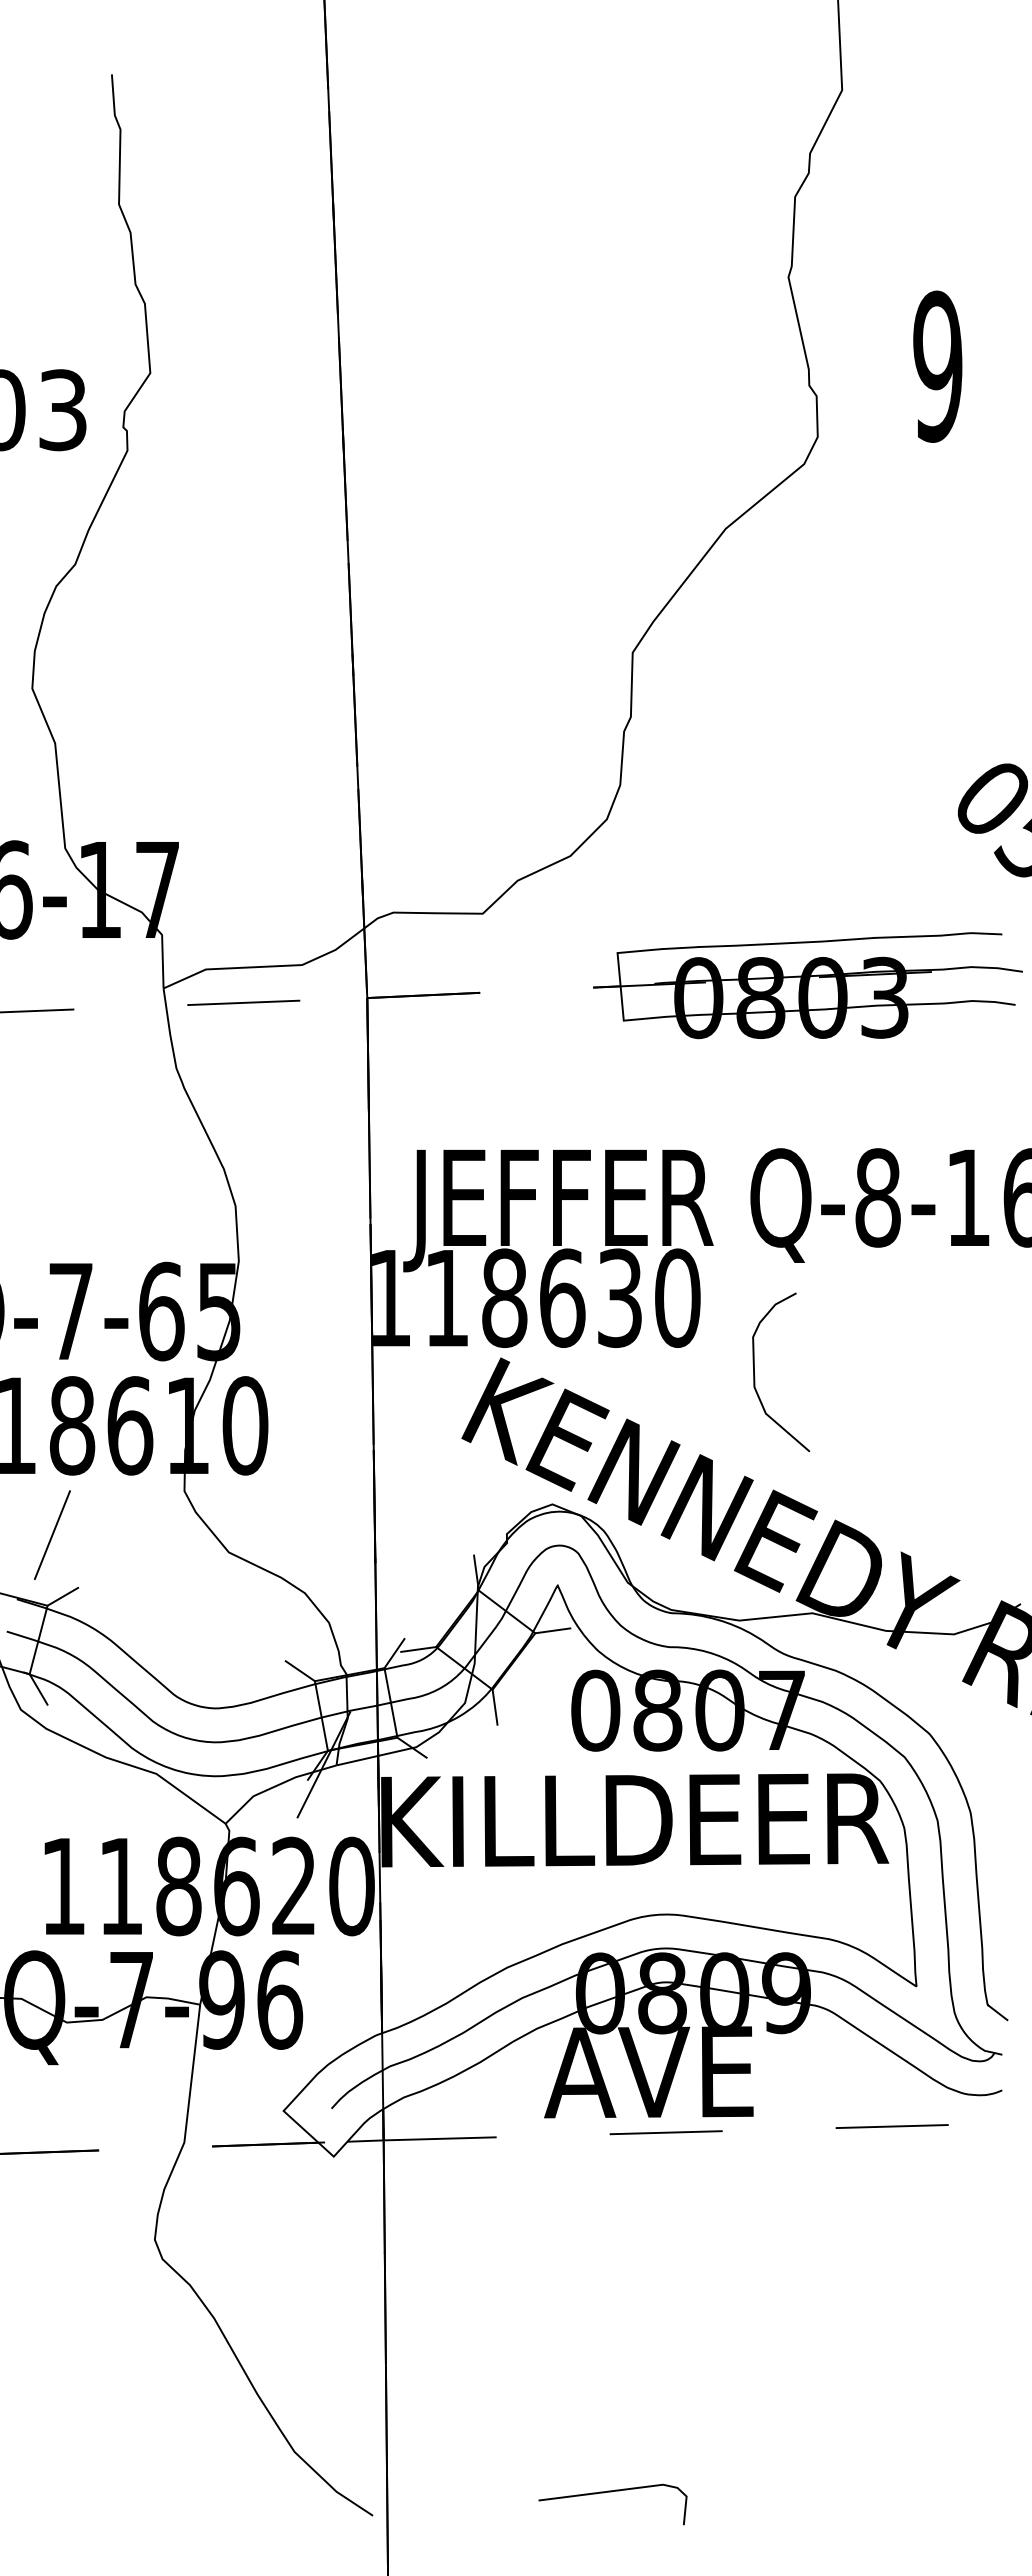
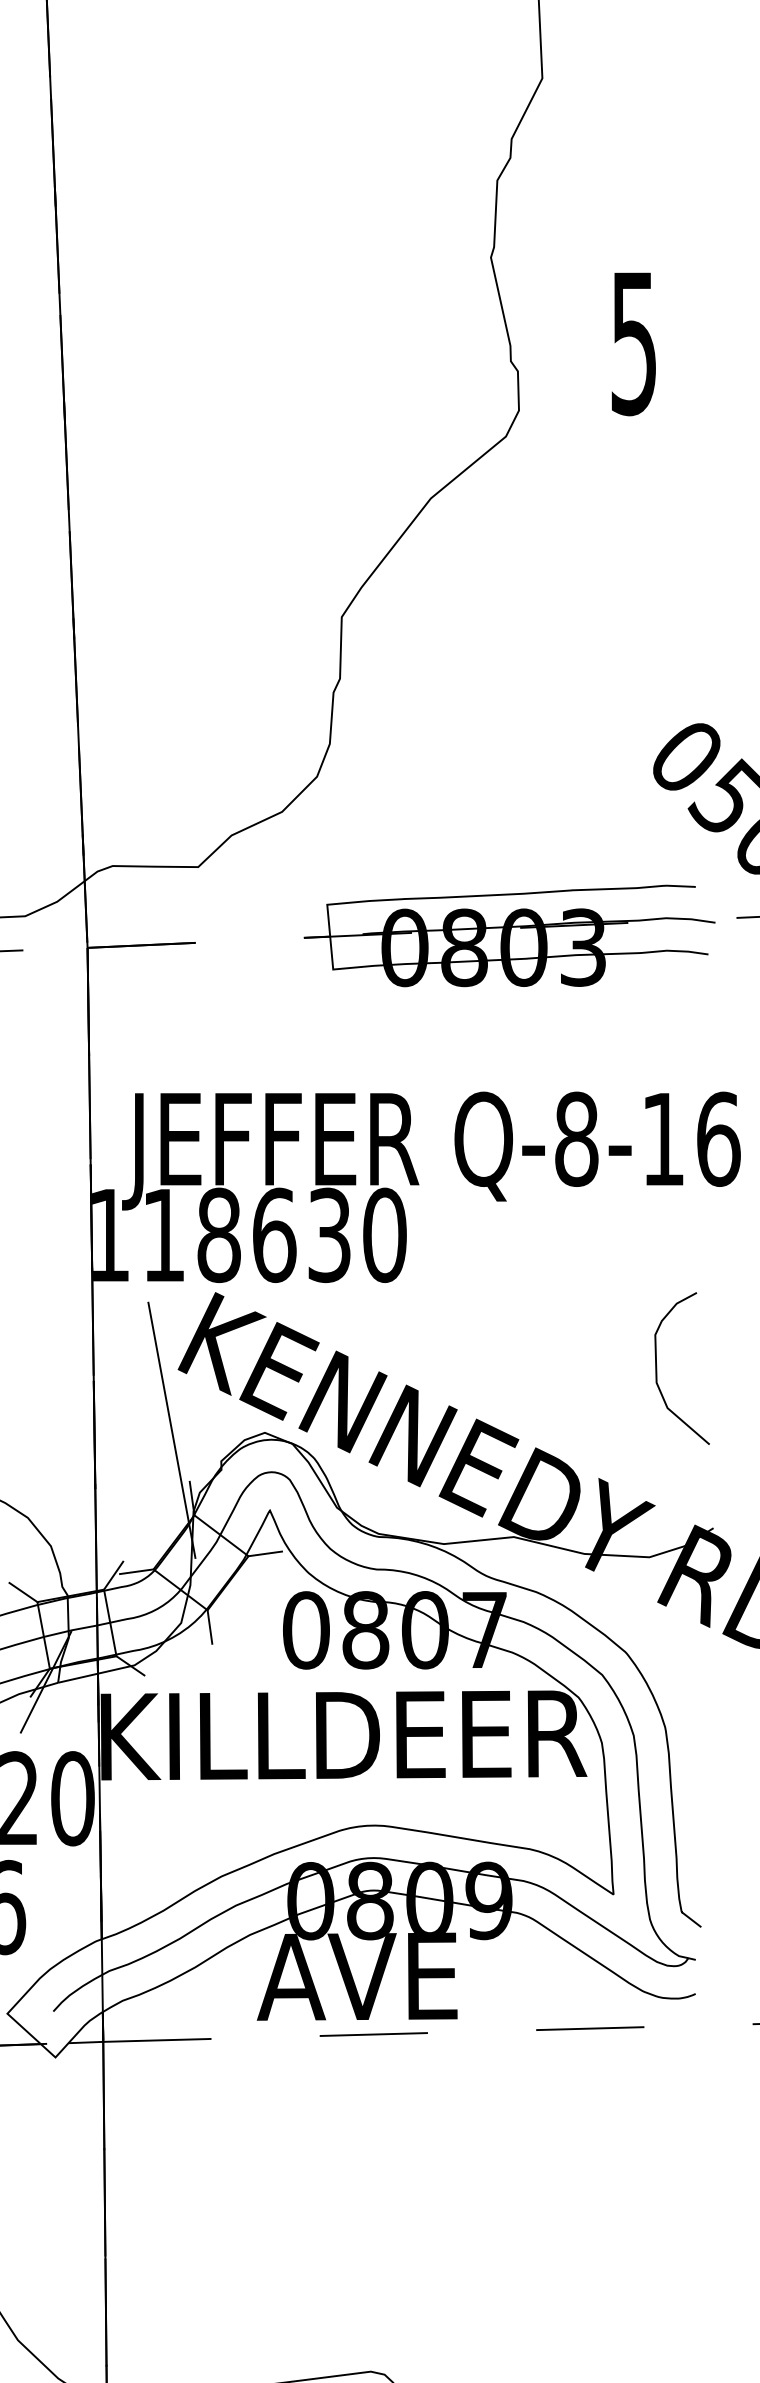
text: (937, 366) -> (633, 343), 9 -> 5
curve: (755, 1376) -> (657, 1372), moved
line: (454, 1501) -> (171, 1430), added

